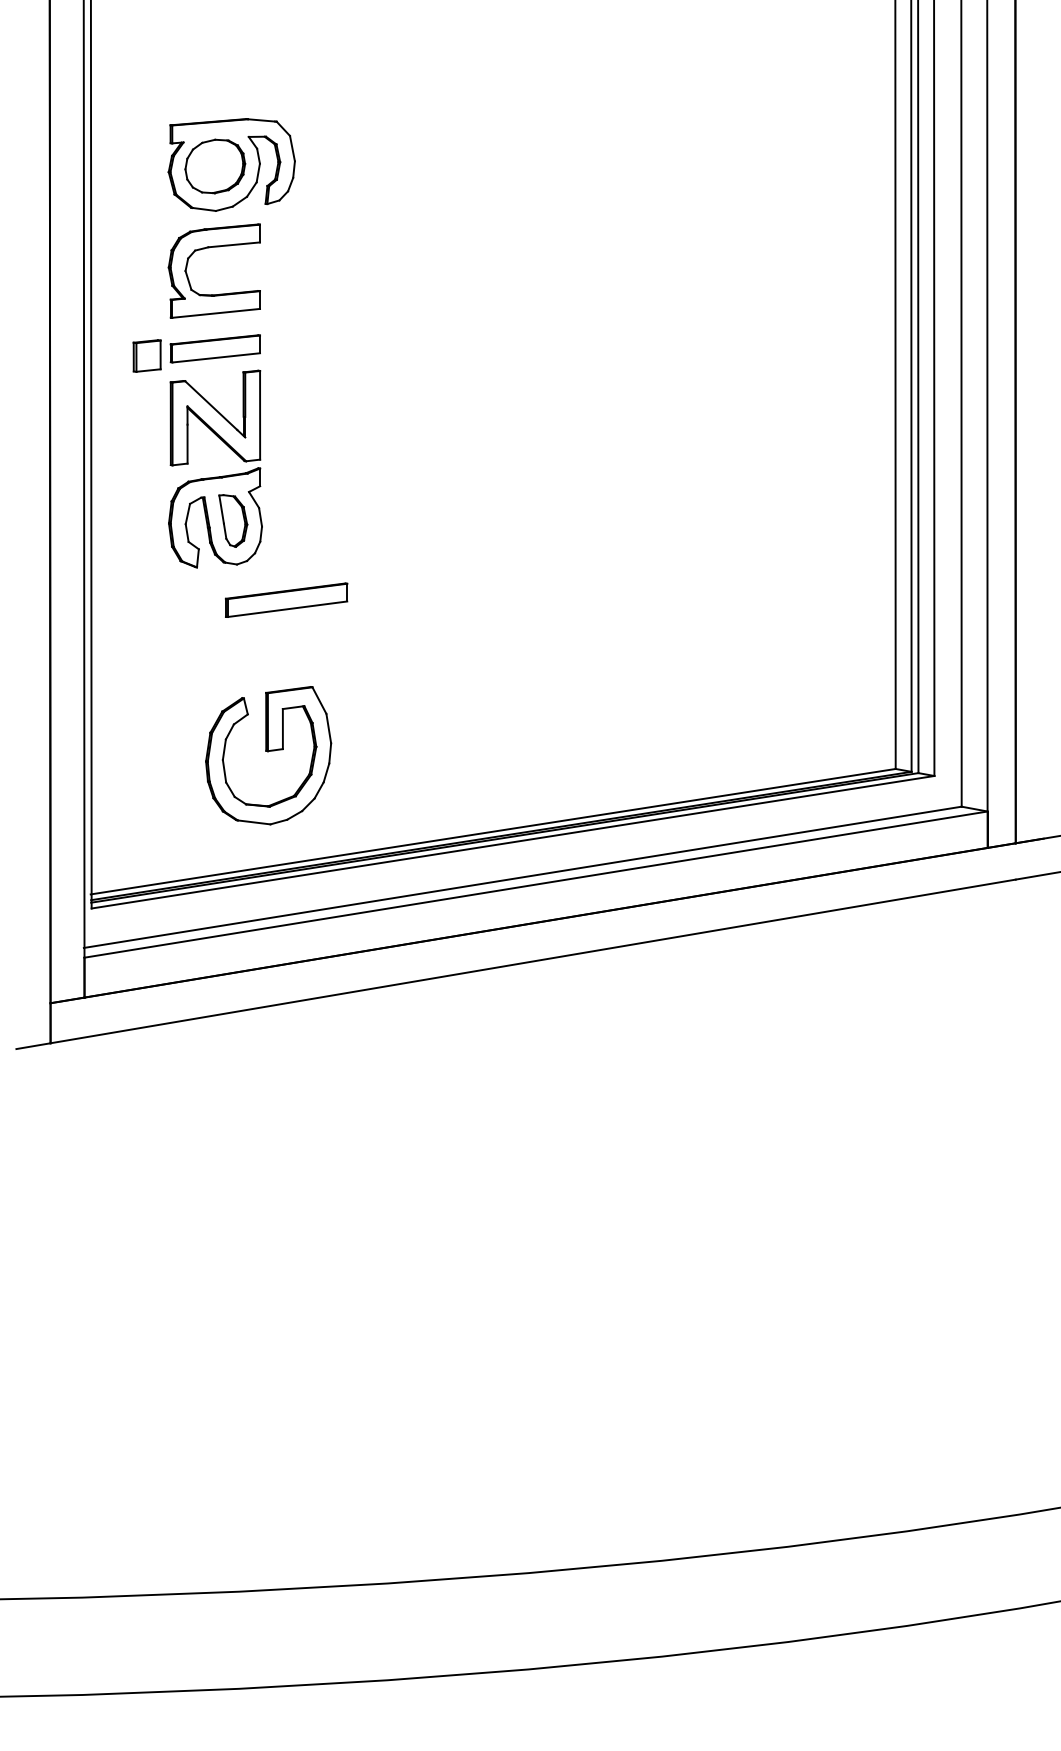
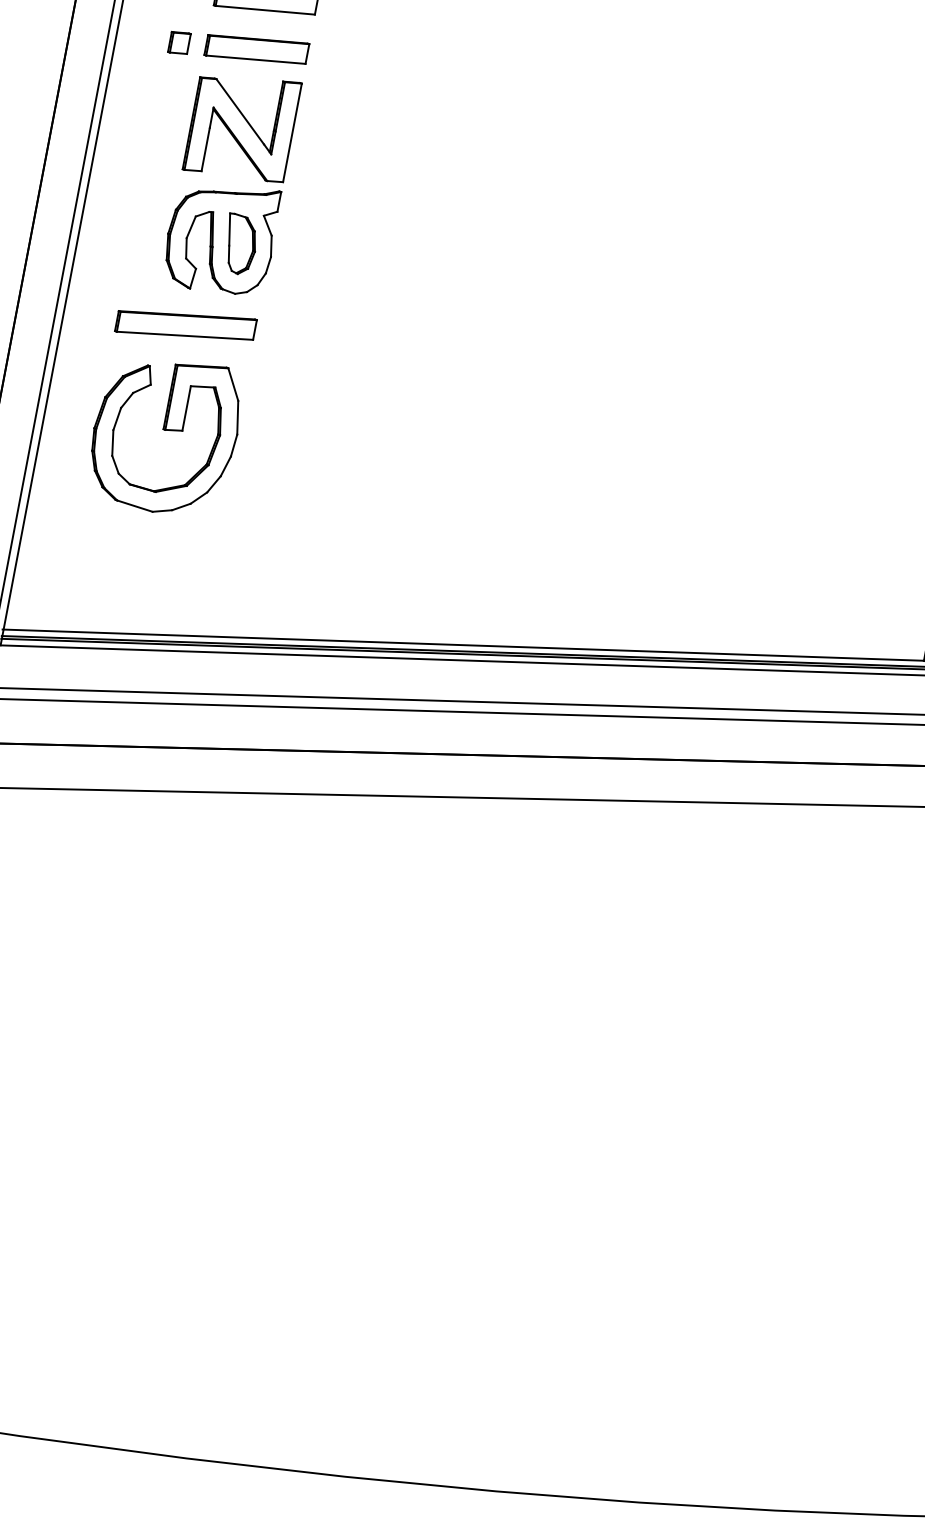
part: (146, 355) -> (178, 42), size x0.62
part: (286, 599) -> (186, 324), moved
part: (268, 755) -> (165, 434), moved

